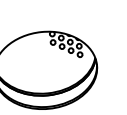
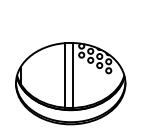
line: (47, 62) -> (73, 75), added
line: (39, 63) -> (65, 75), added

